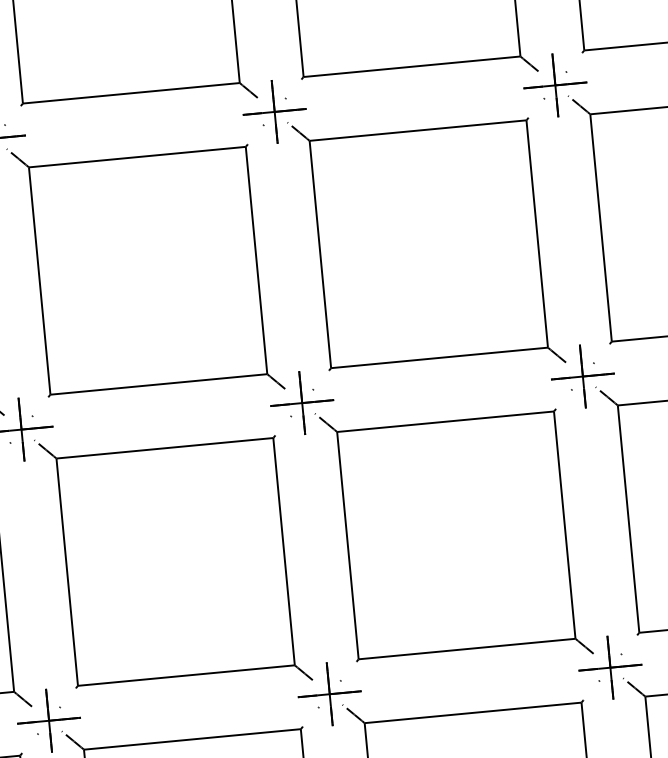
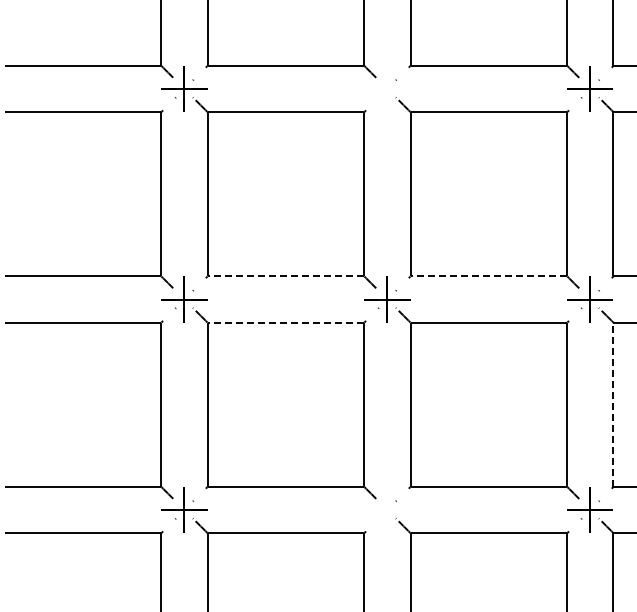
part: (274, 111) -> (387, 88), removed
line: (438, 358) -> (488, 276), solid -> dashed
line: (158, 384) -> (285, 276), solid -> dashed
line: (164, 448) -> (285, 322), solid -> dashed
line: (628, 518) -> (613, 404), solid -> dashed
part: (329, 693) -> (387, 509), removed

